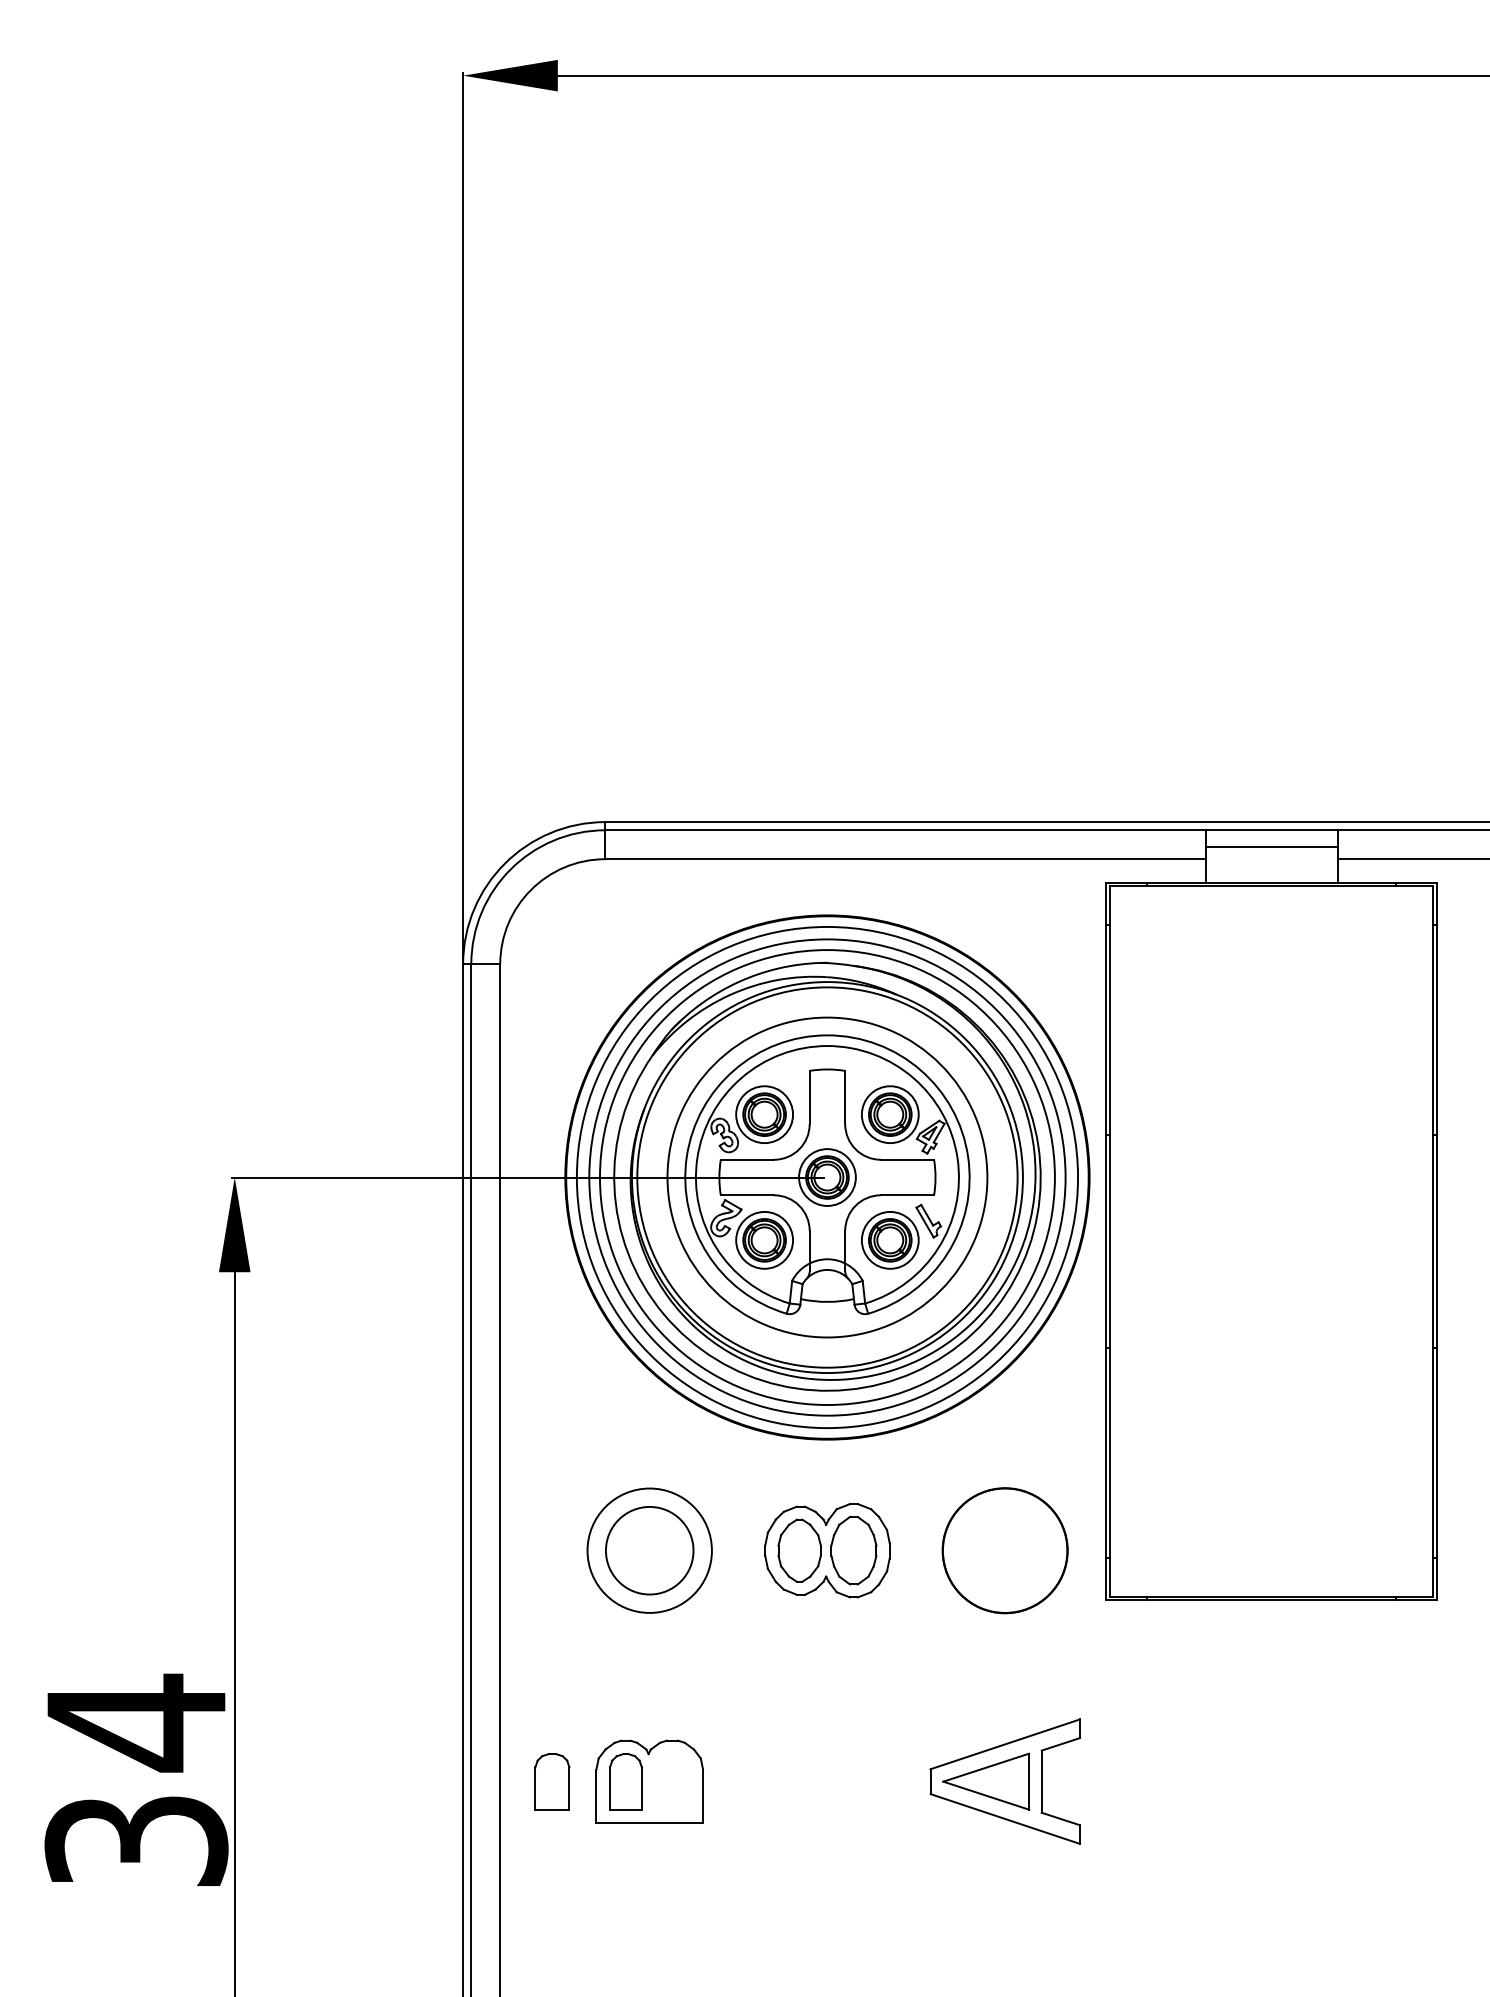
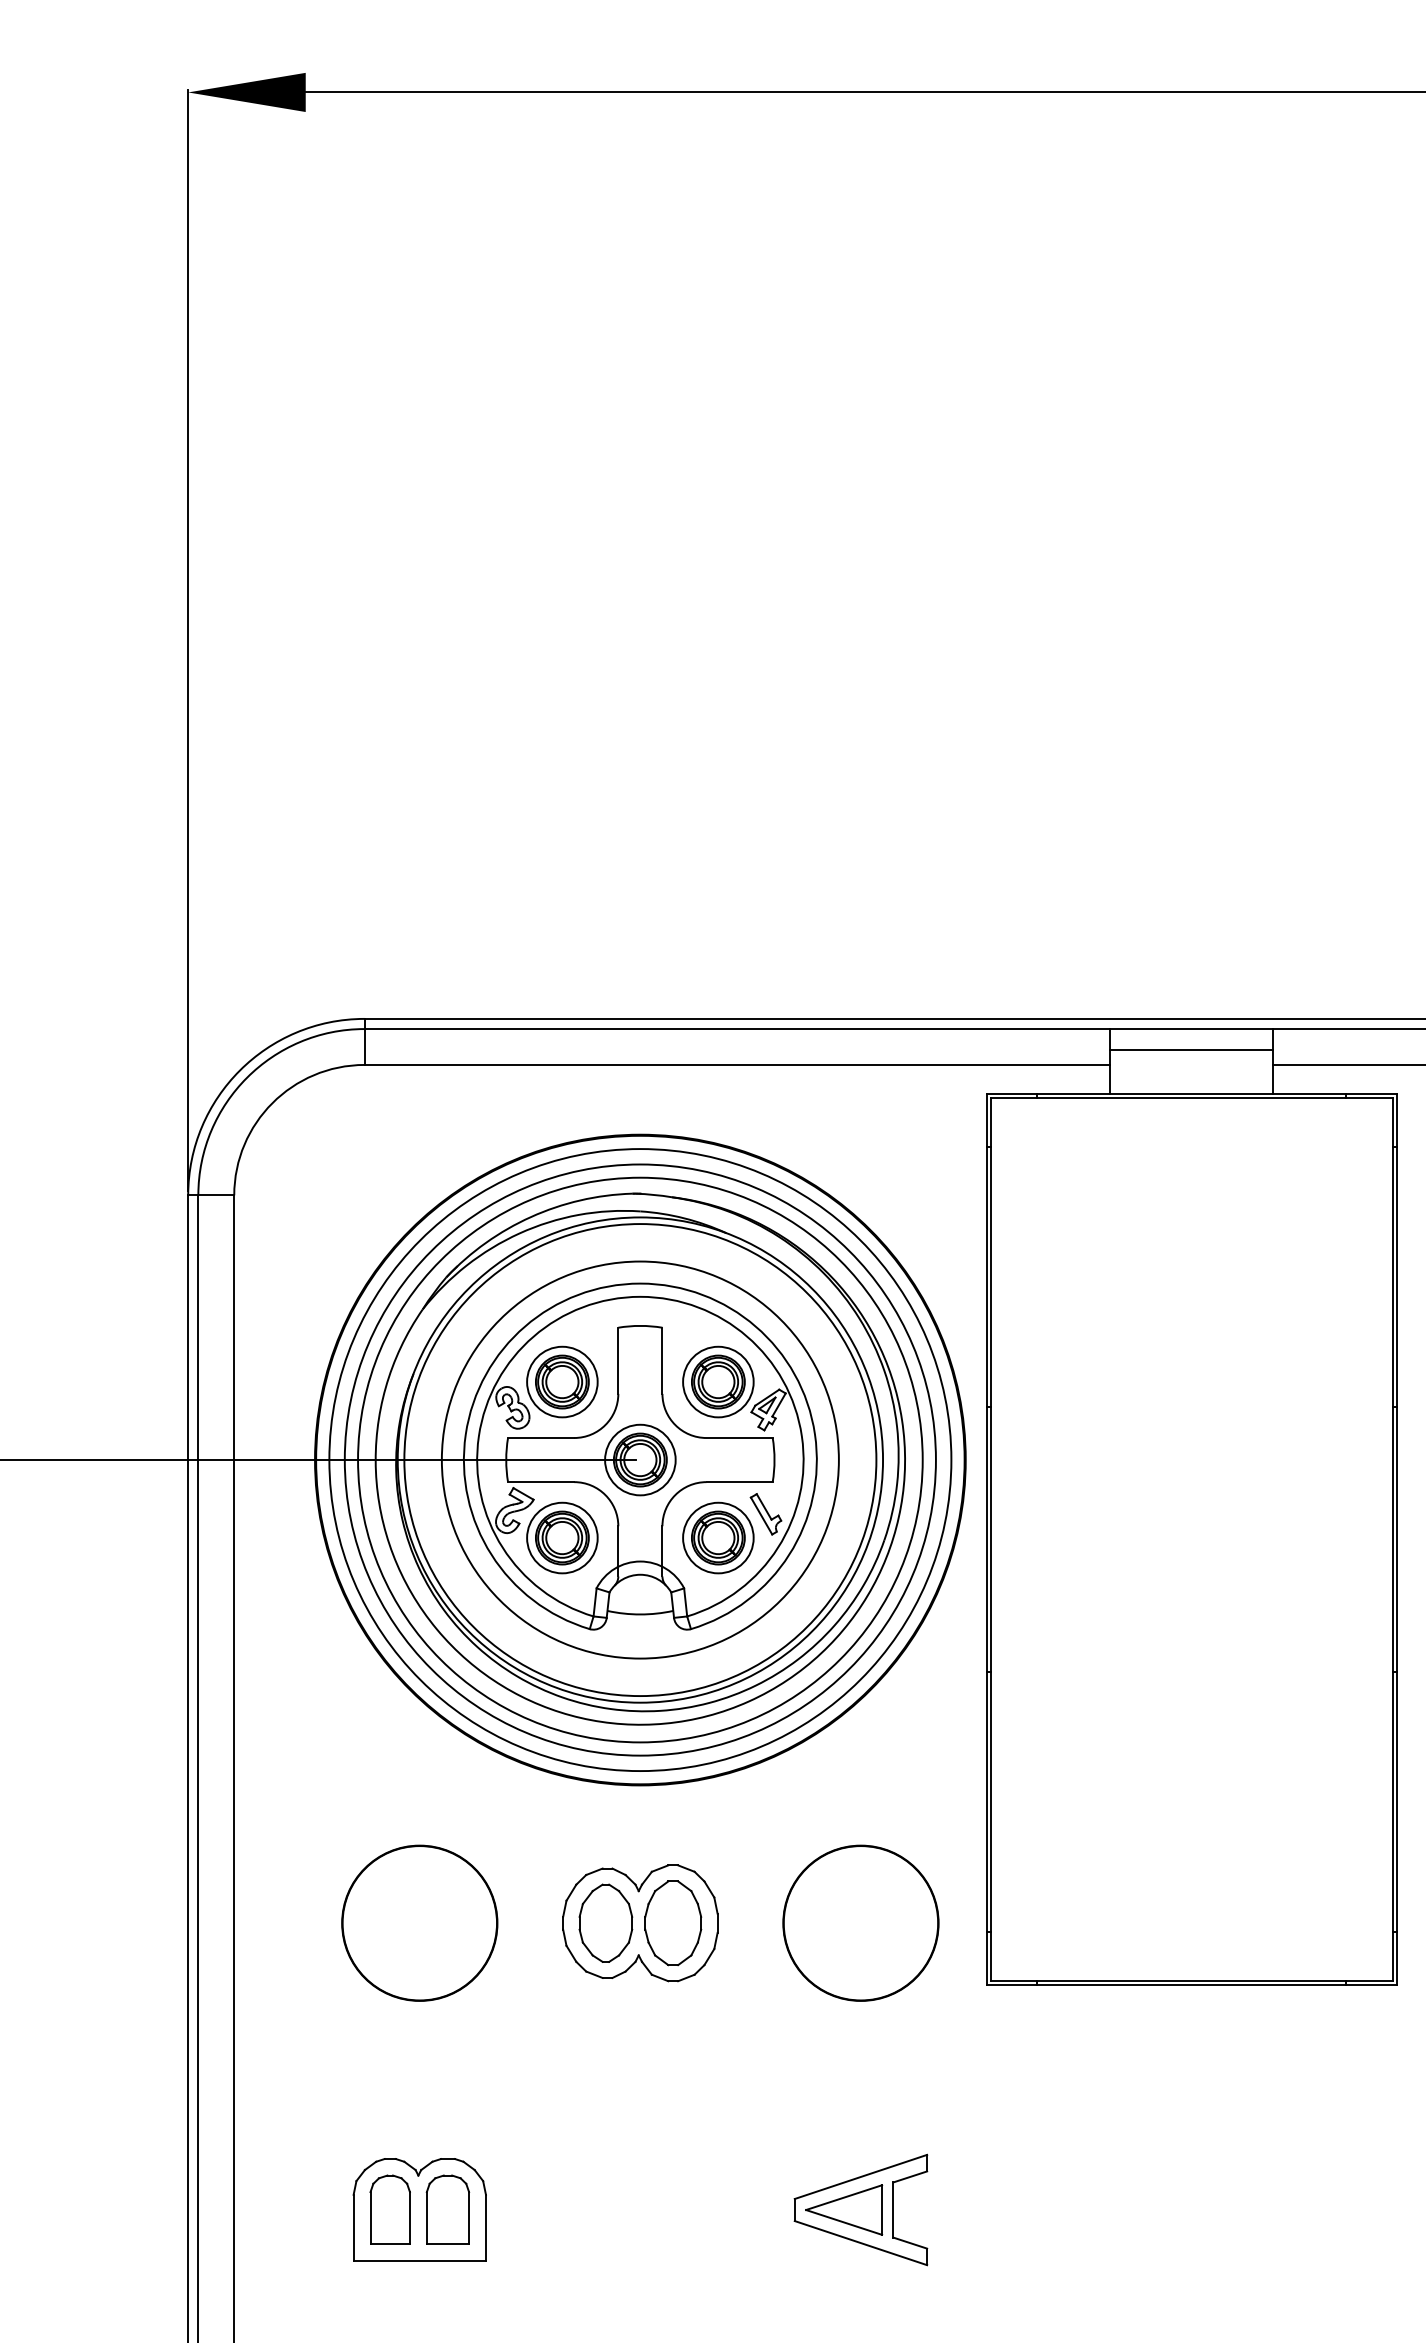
circle: (649, 1550) -> (419, 1922), size x1.43
part: (552, 1781) -> (448, 2209), moved
part: (1004, 1781) -> (860, 2209), size x0.71

